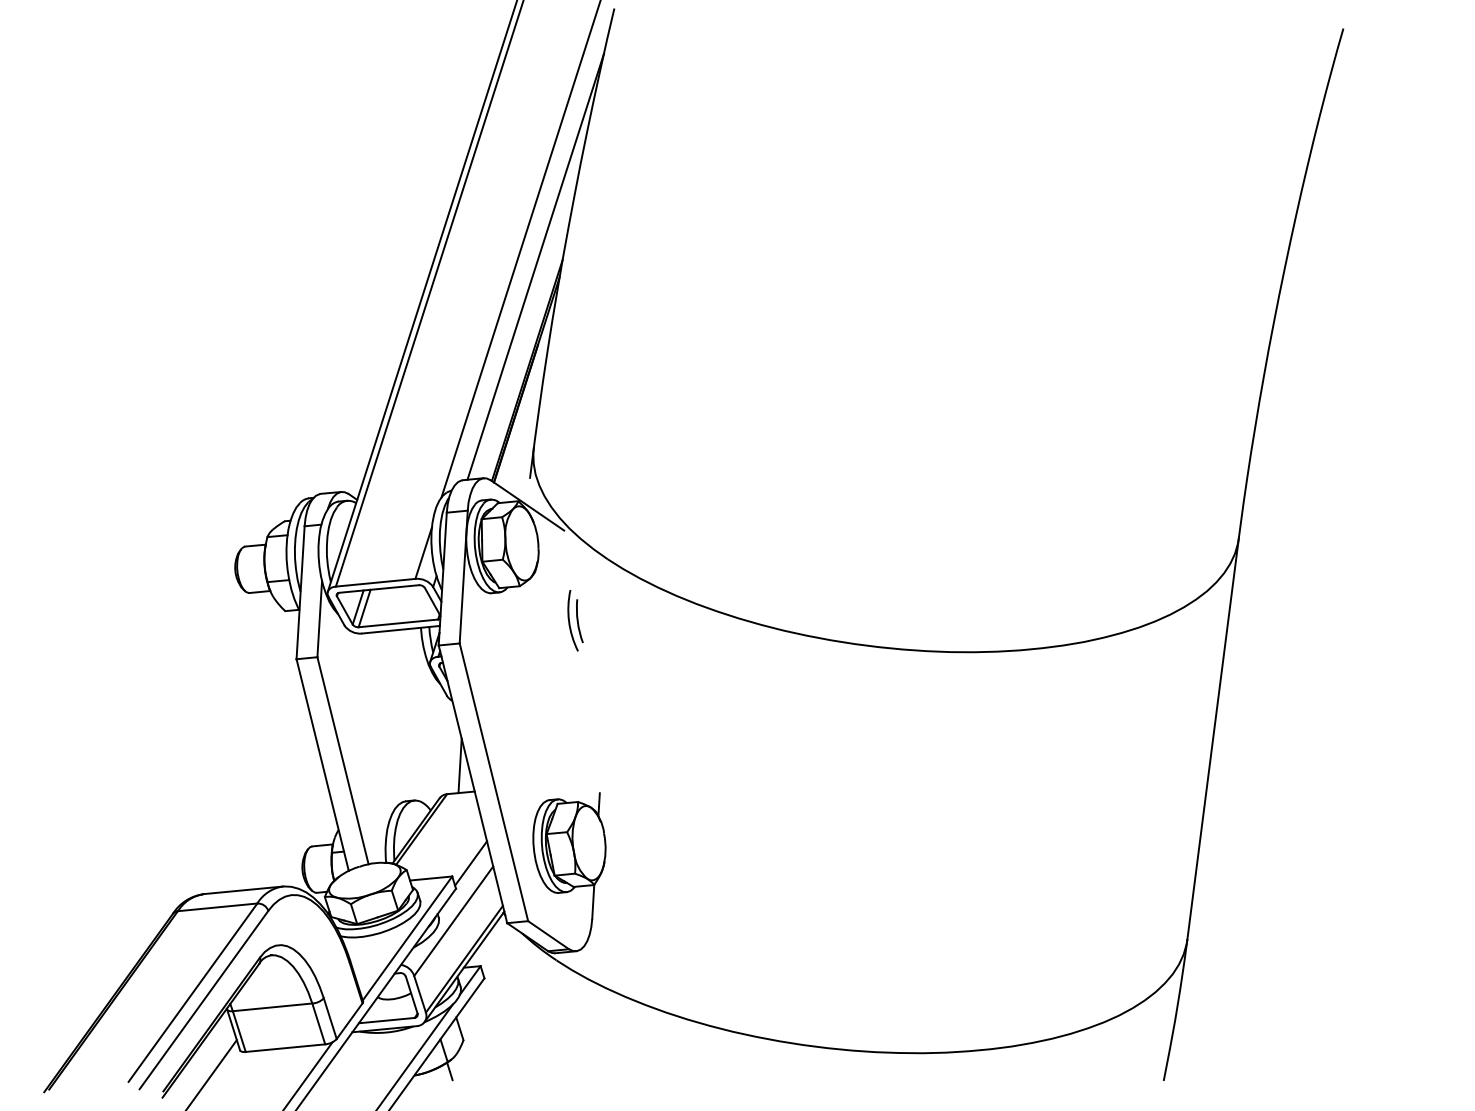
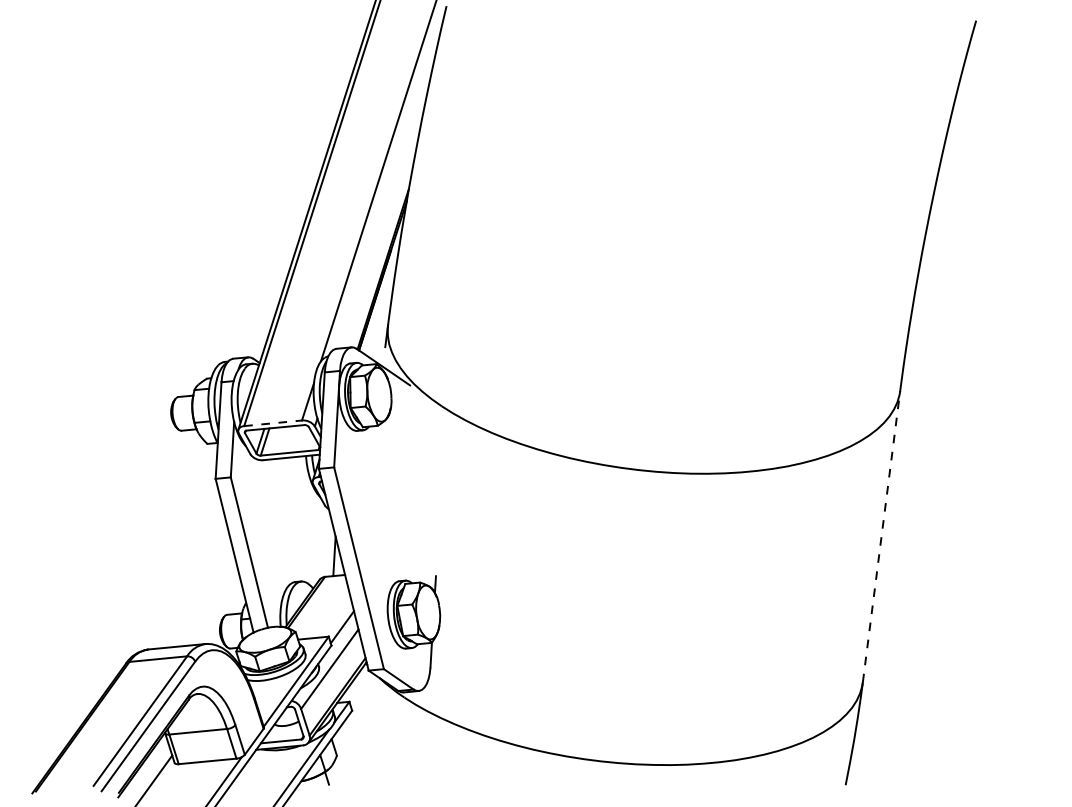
line: (535, 266) -> (389, 193), removed
line: (375, 582) -> (273, 423), solid -> dashed
part: (575, 620) -> (418, 450), removed
line: (1213, 738) -> (881, 536), solid -> dashed

